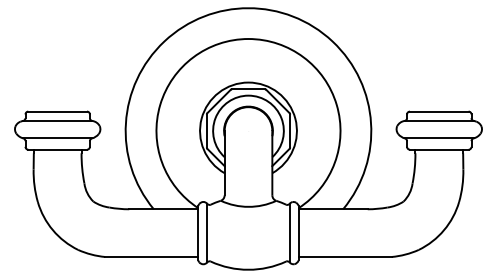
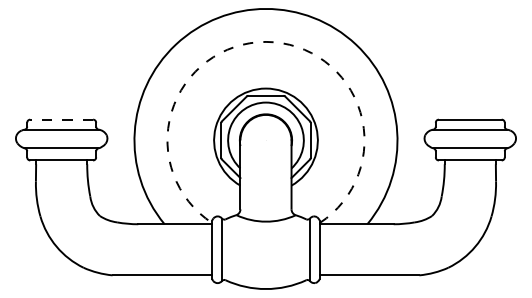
arc: (248, 38) -> (266, 41), solid -> dashed
line: (57, 111) -> (61, 119), solid -> dashed

